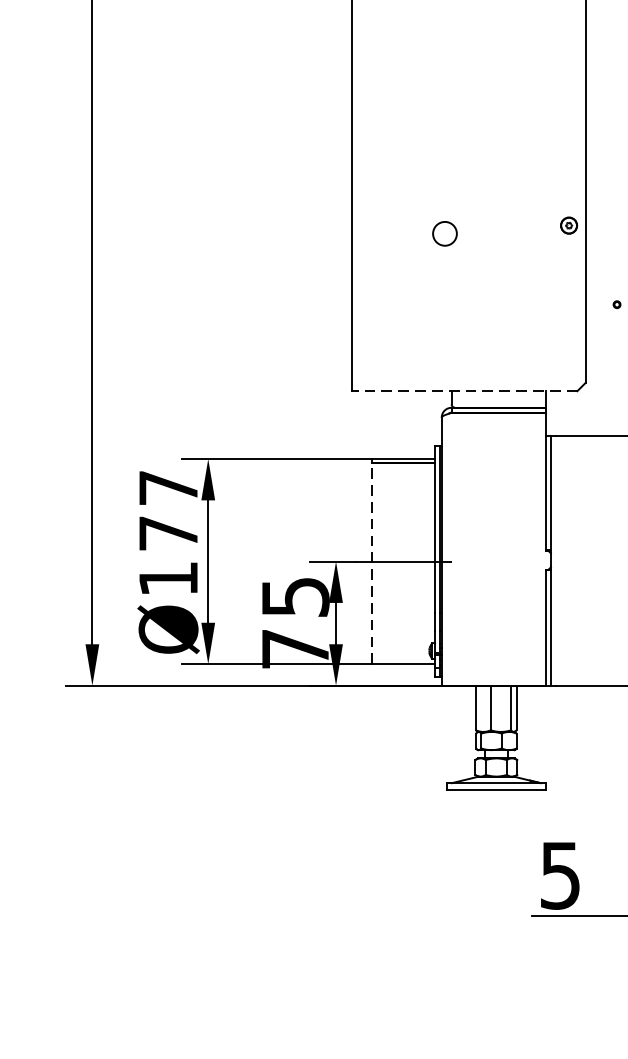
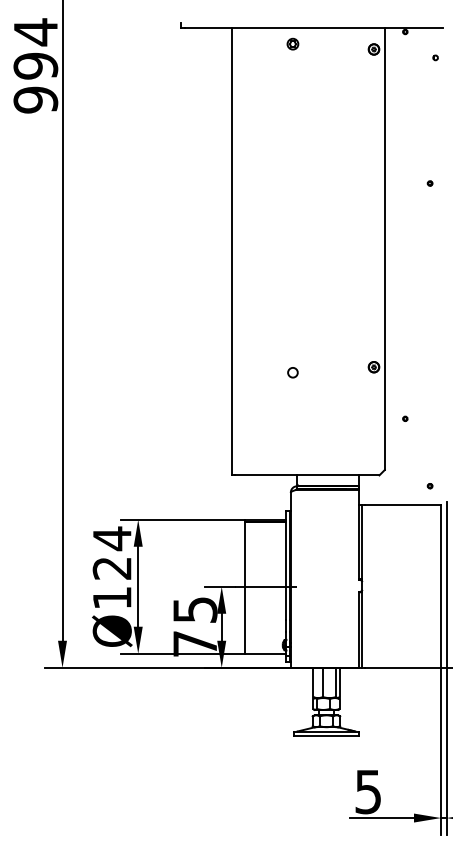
circle: (444, 233) -> (292, 372), size x0.62
line: (465, 391) -> (306, 475), dashed -> solid
text: (167, 509) -> (111, 552), Ø177 -> Ø124
line: (372, 562) -> (245, 587), dashed -> solid

